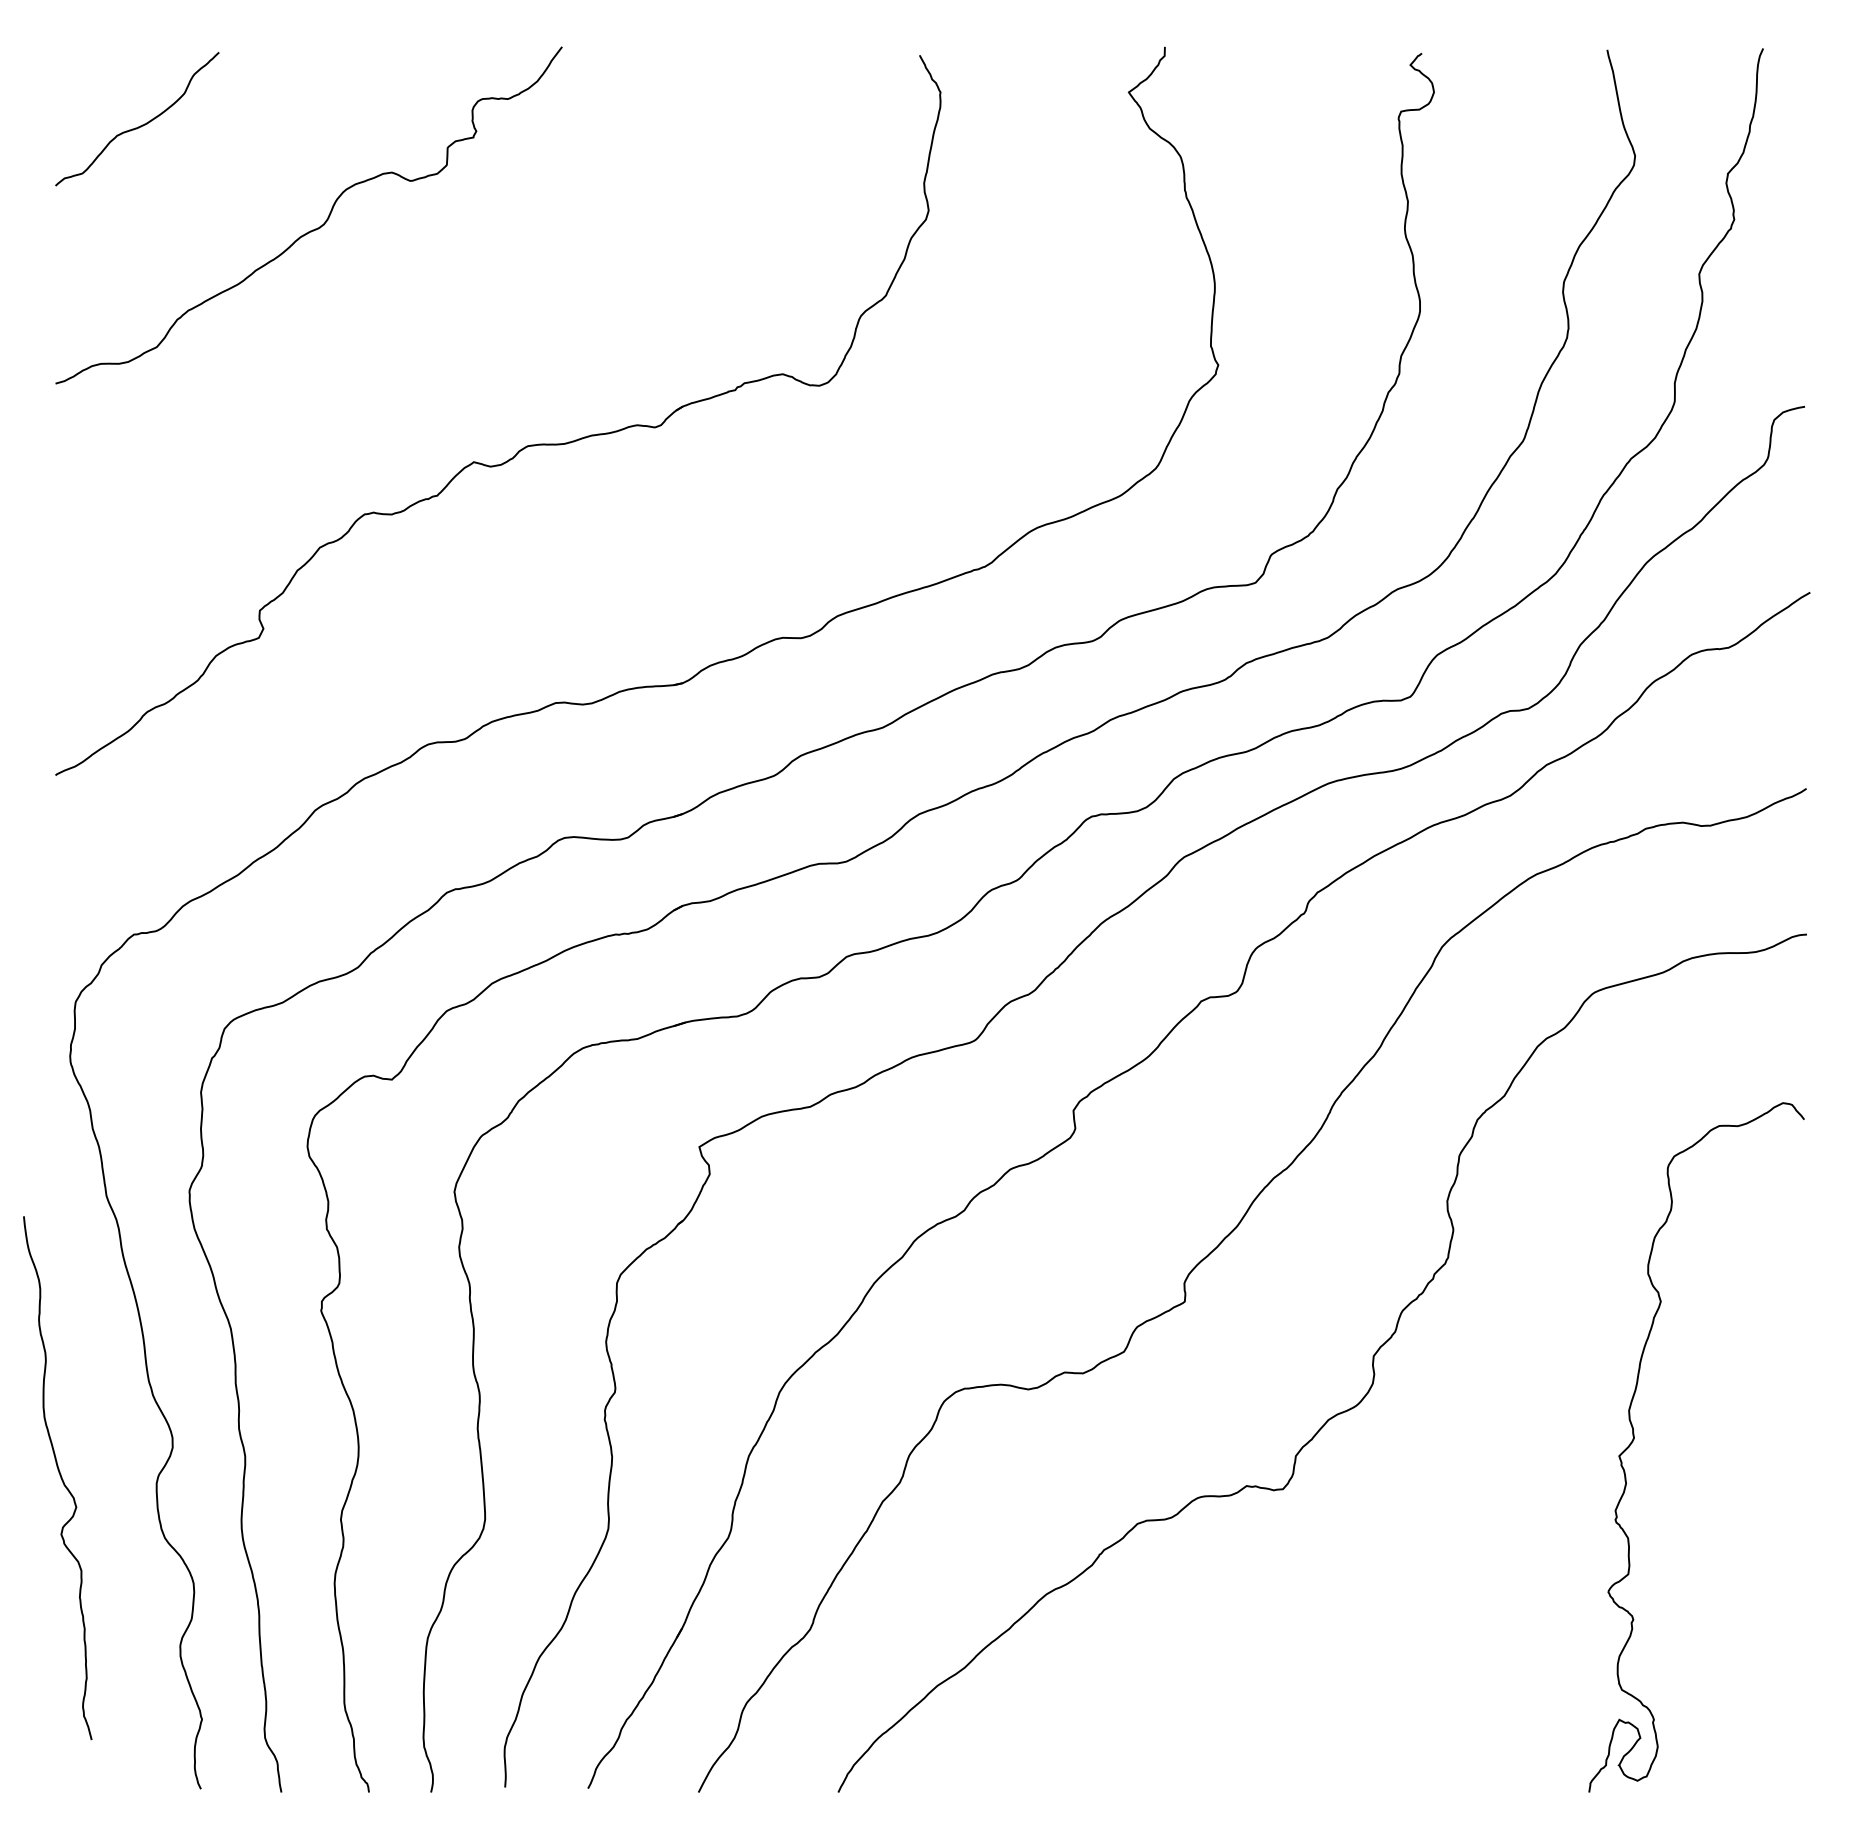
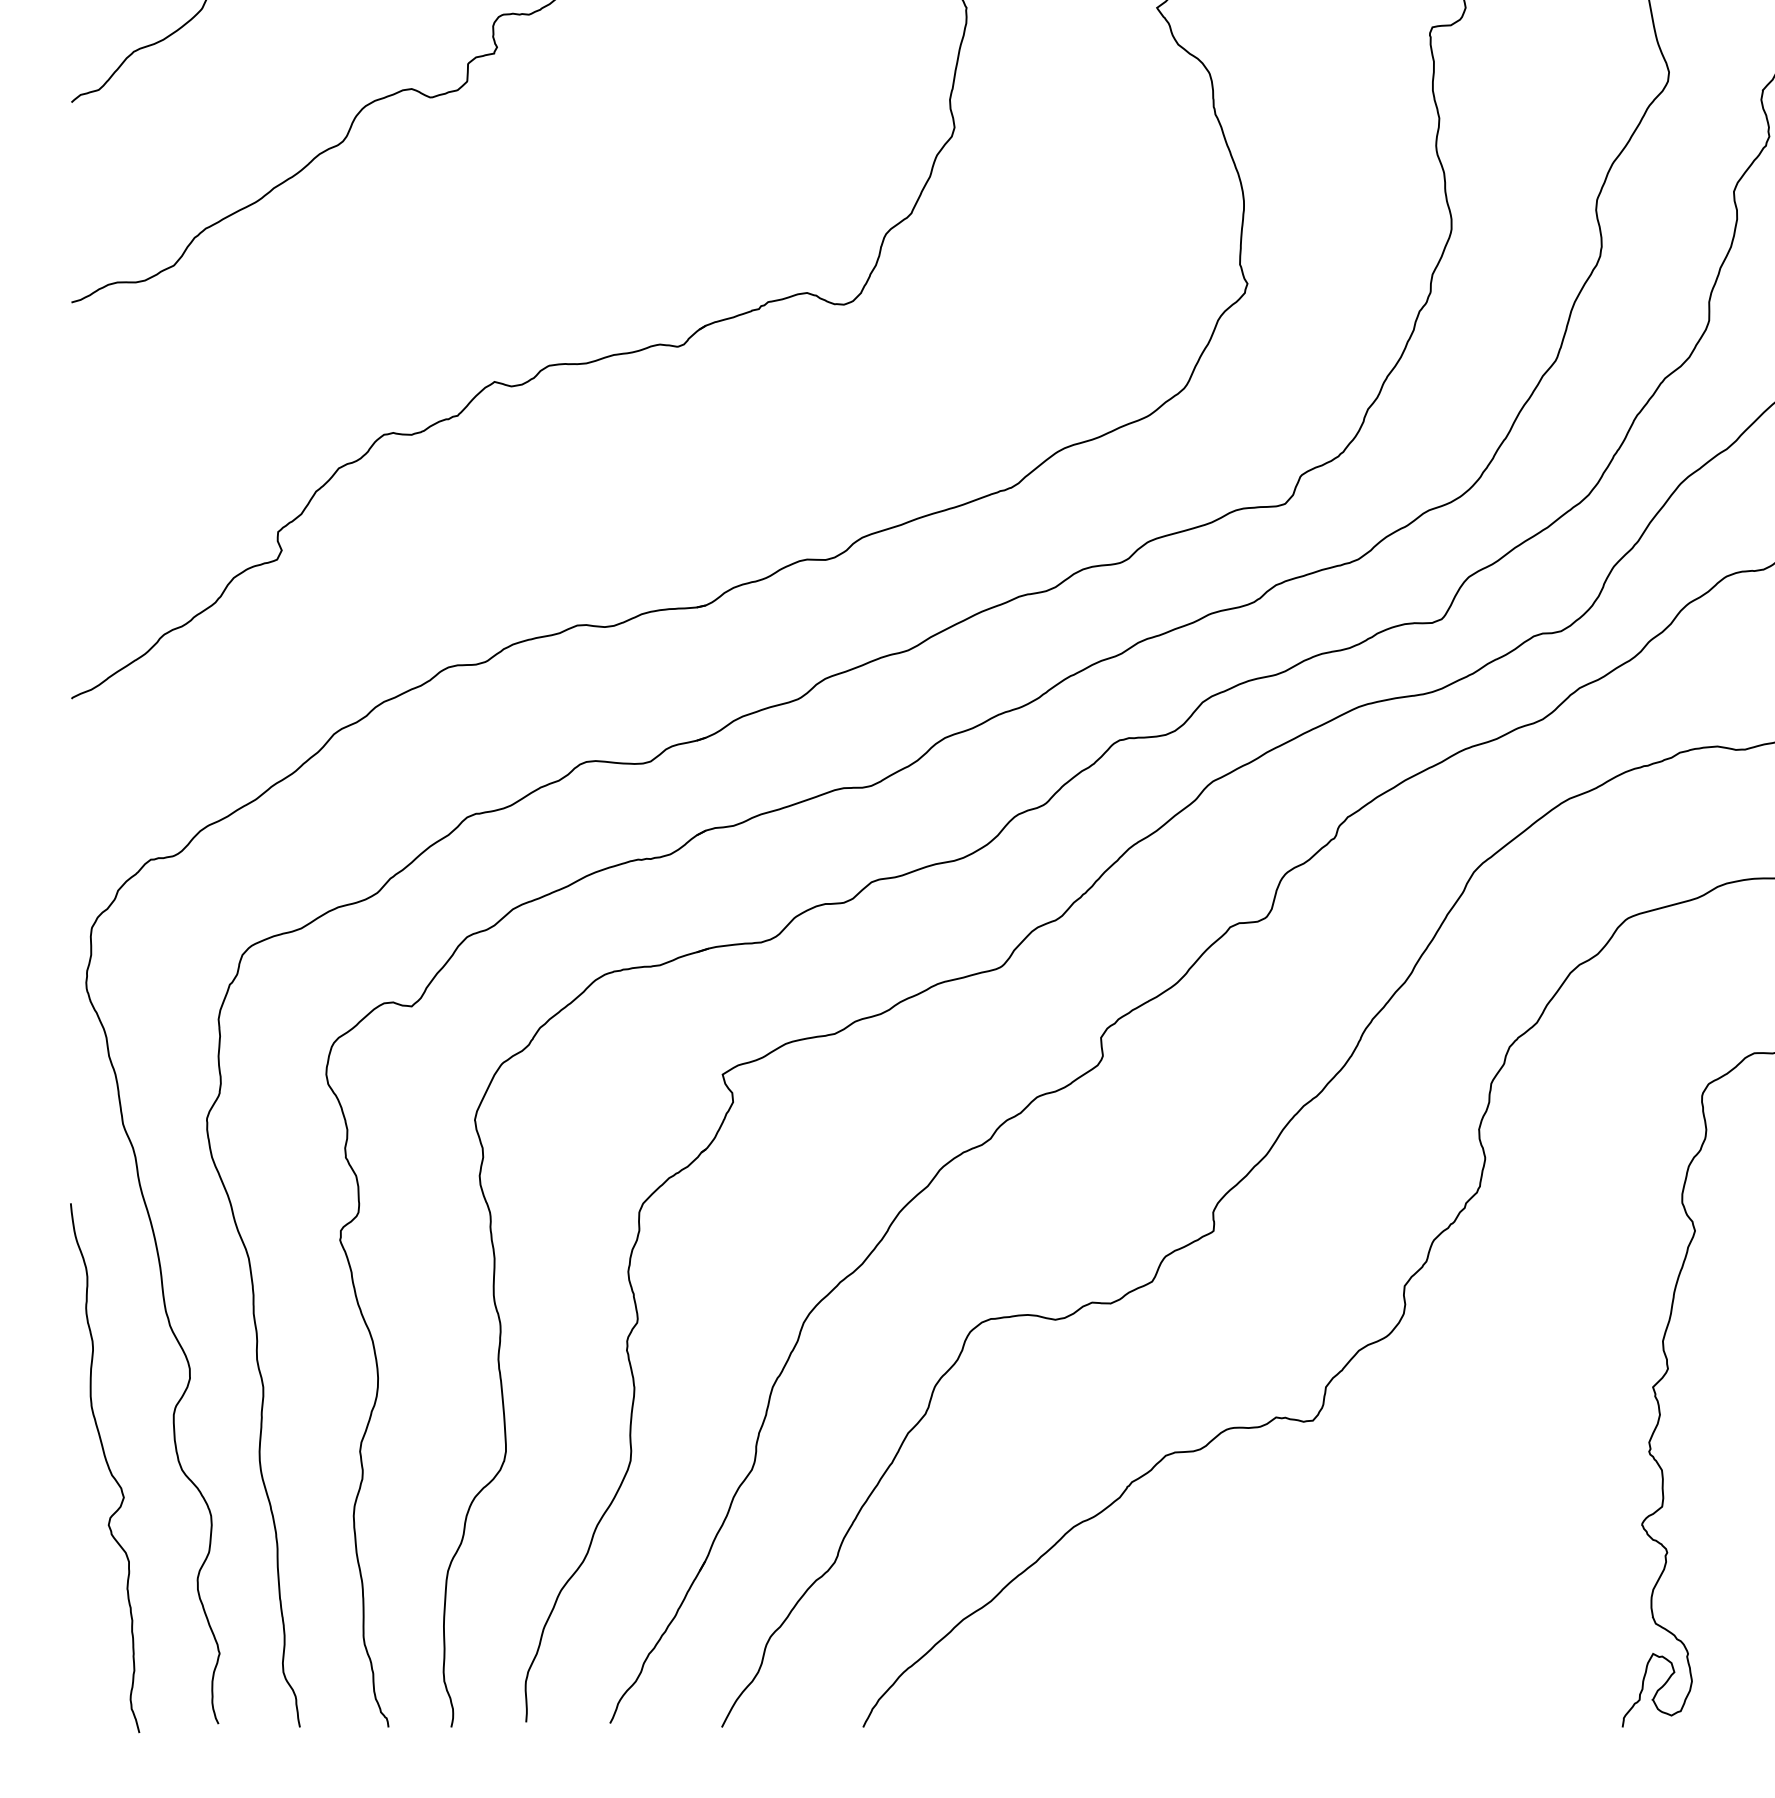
curve: (60, 1478) -> (107, 1468), moved

